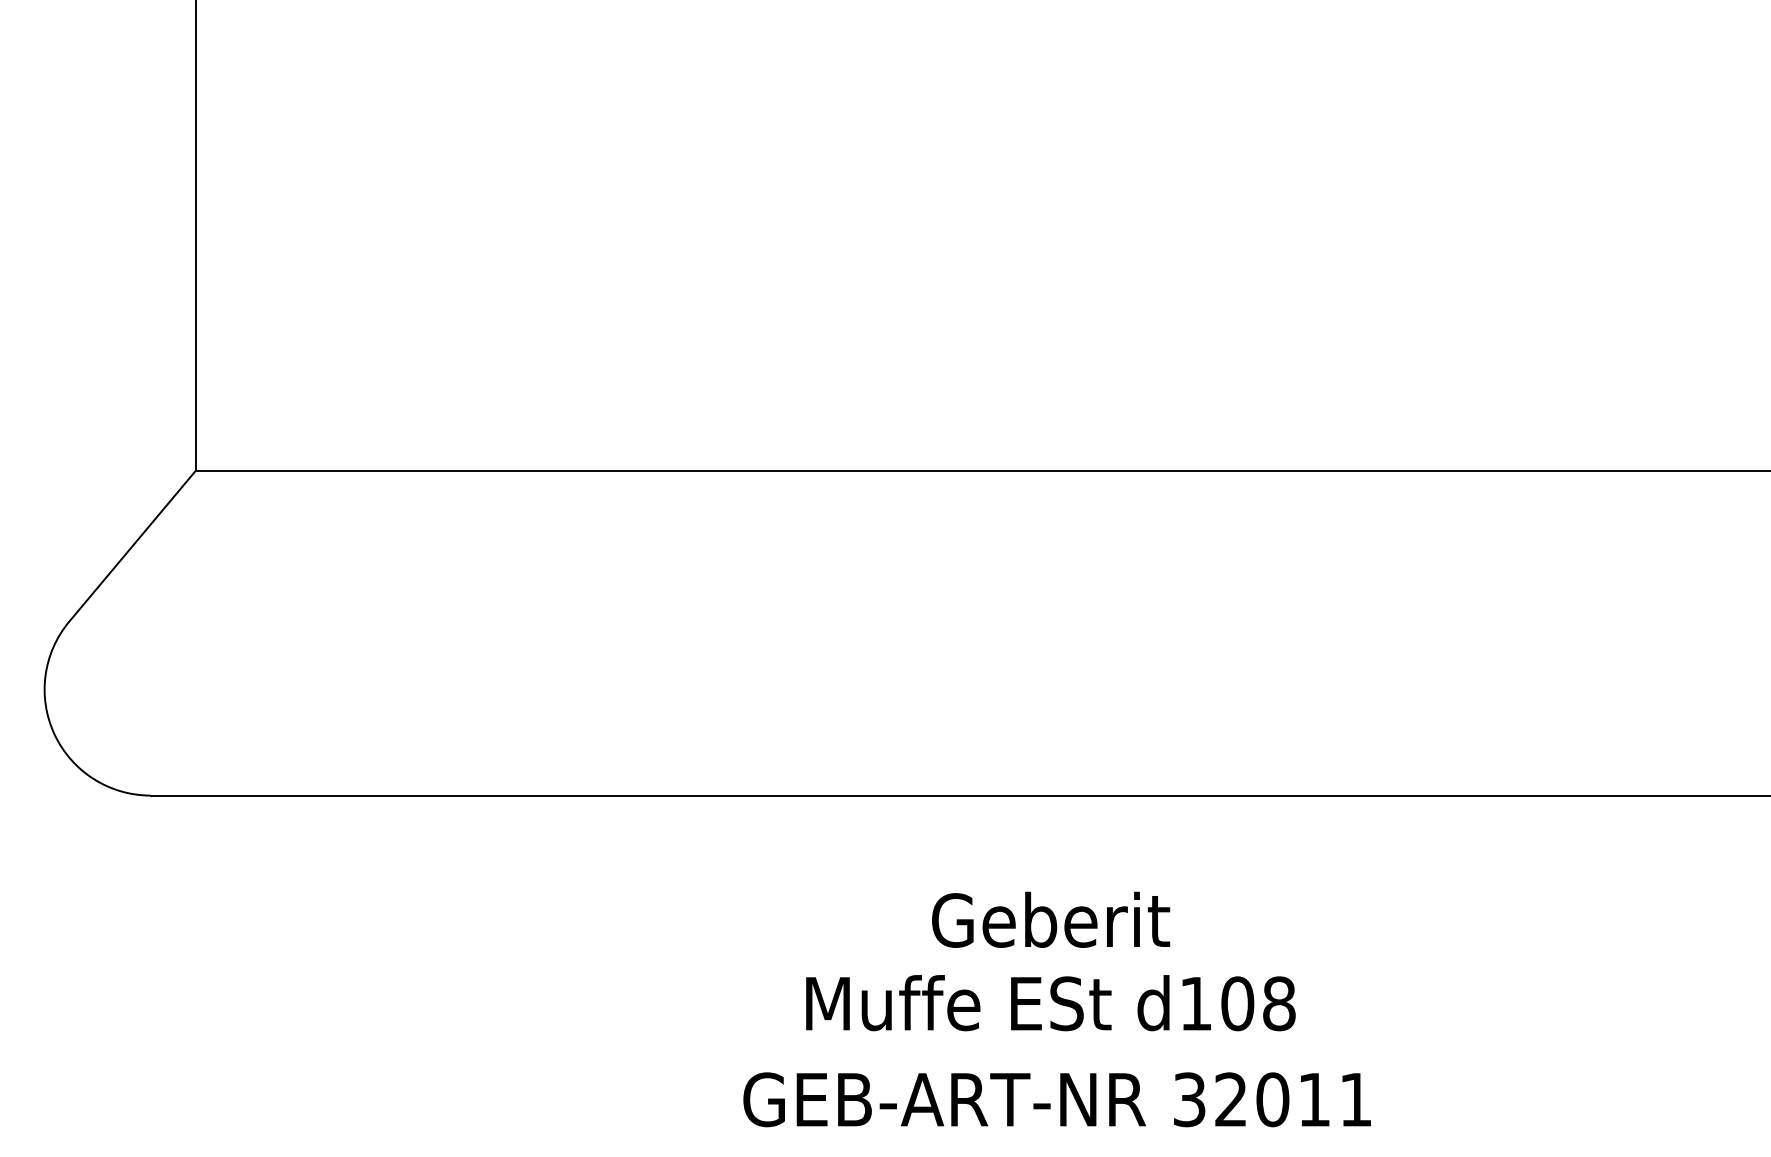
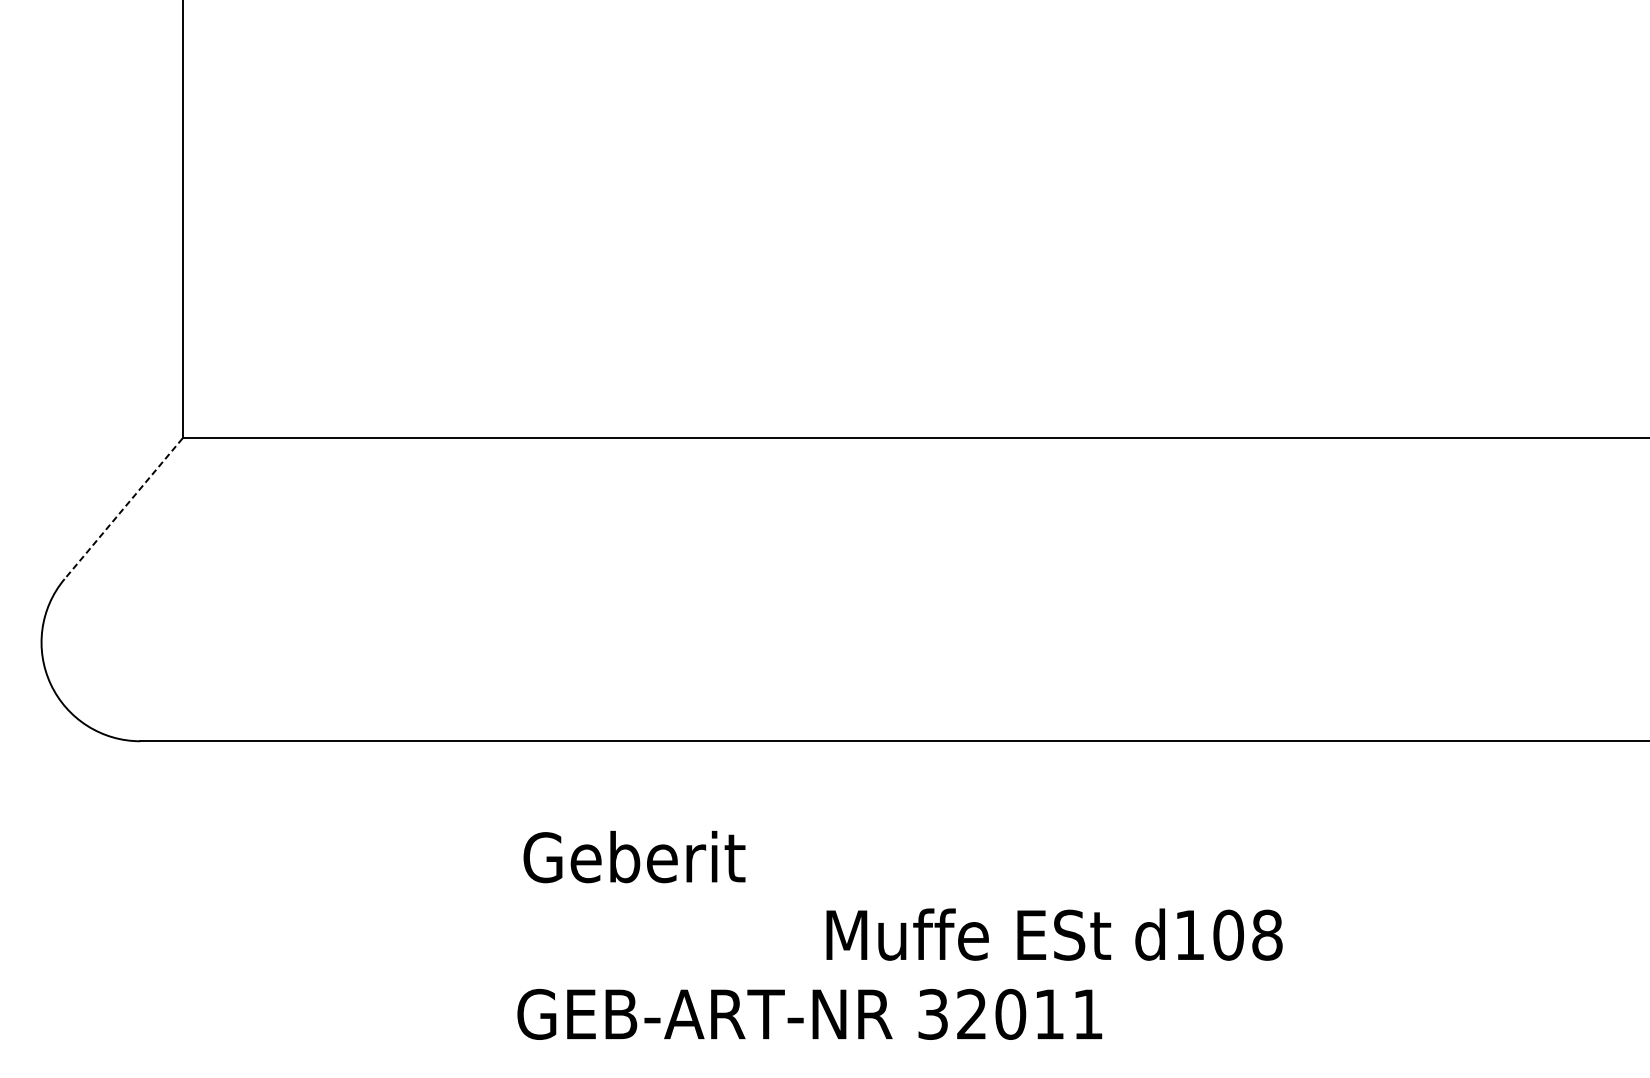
line: (132, 545) -> (123, 508), solid -> dashed
text: (1051, 919) -> (634, 856), moved
text: (1050, 1003) -> (1054, 934), moved
text: (1056, 1099) -> (809, 1014), moved

